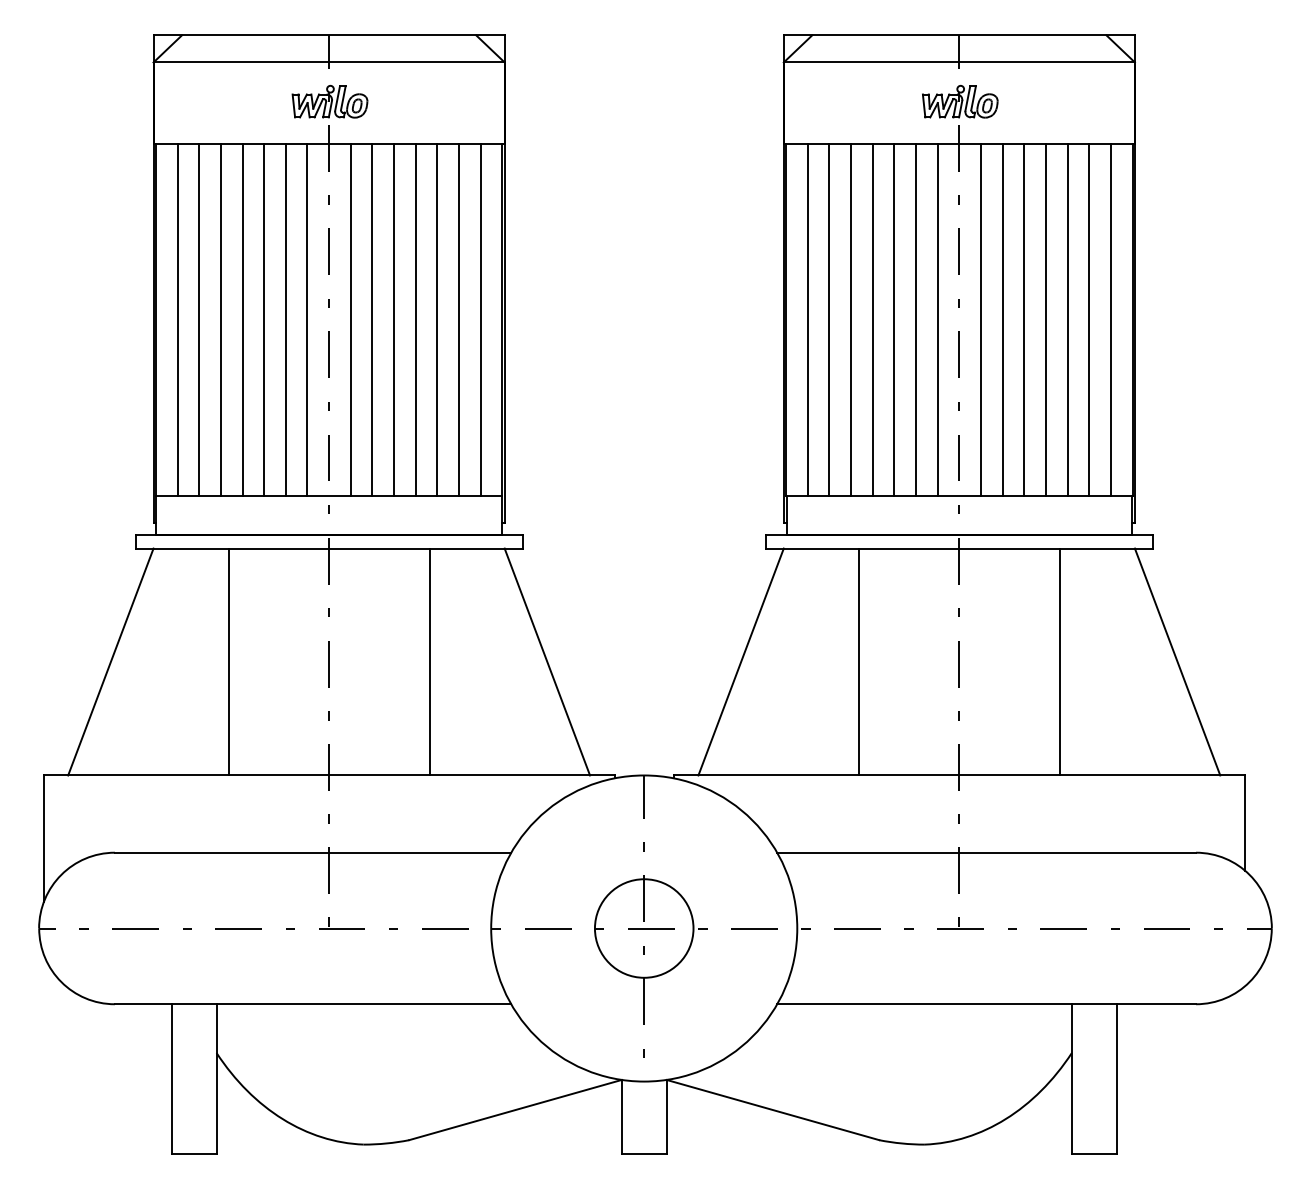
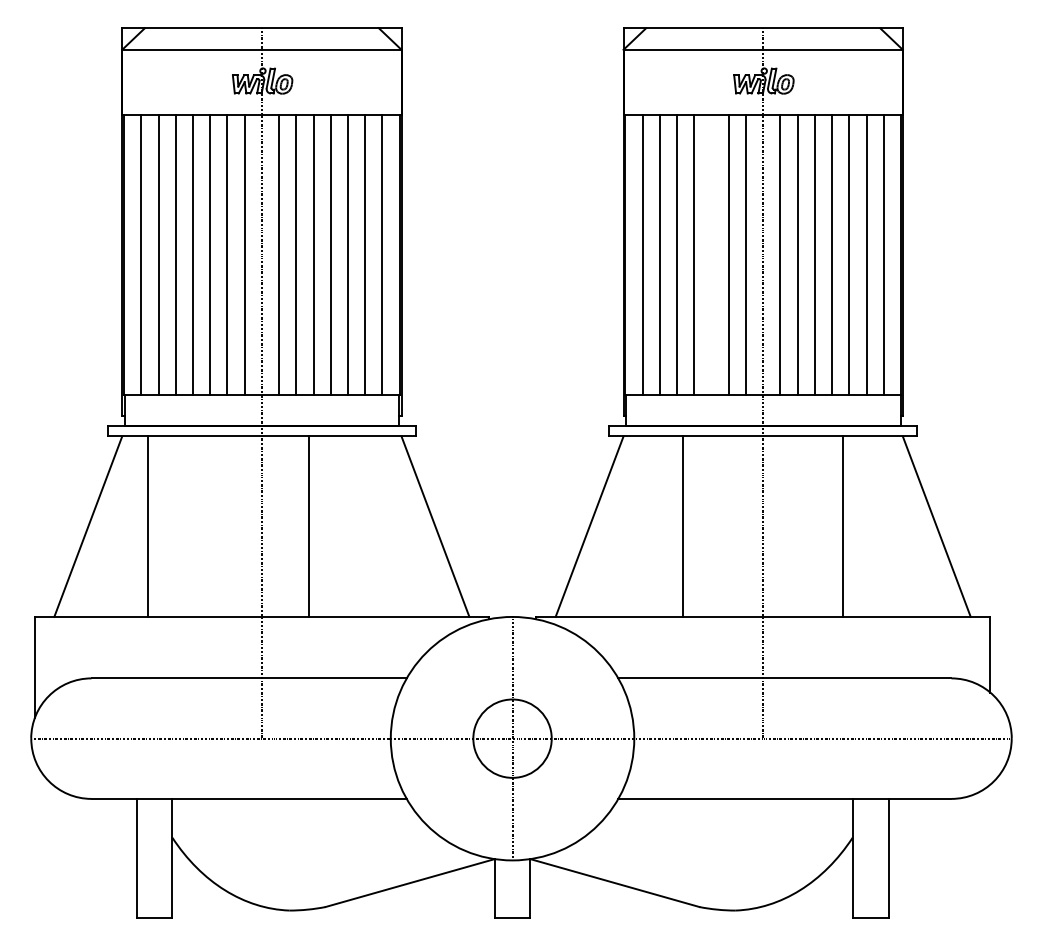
line: (894, 319) -> (711, 254), removed
line: (228, 661) -> (147, 526), moved
line: (429, 661) -> (308, 526), moved

